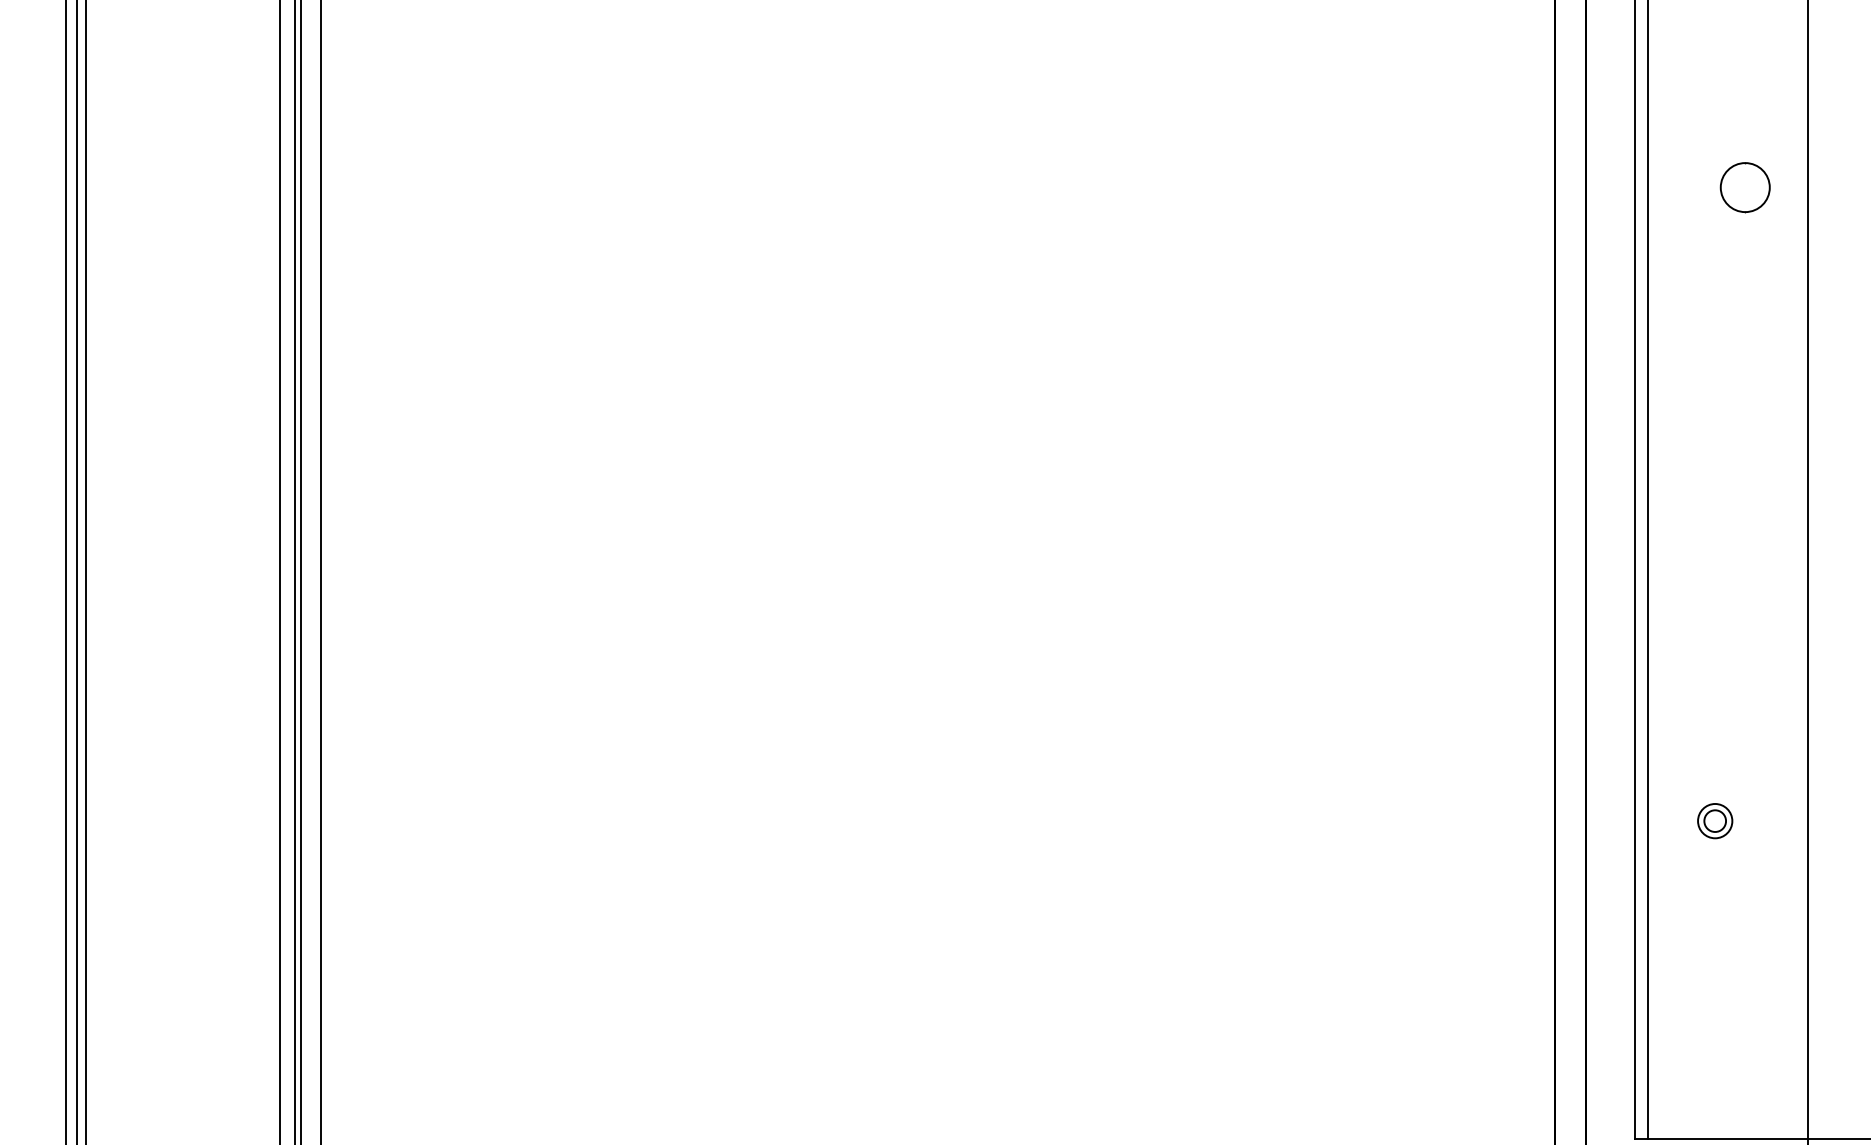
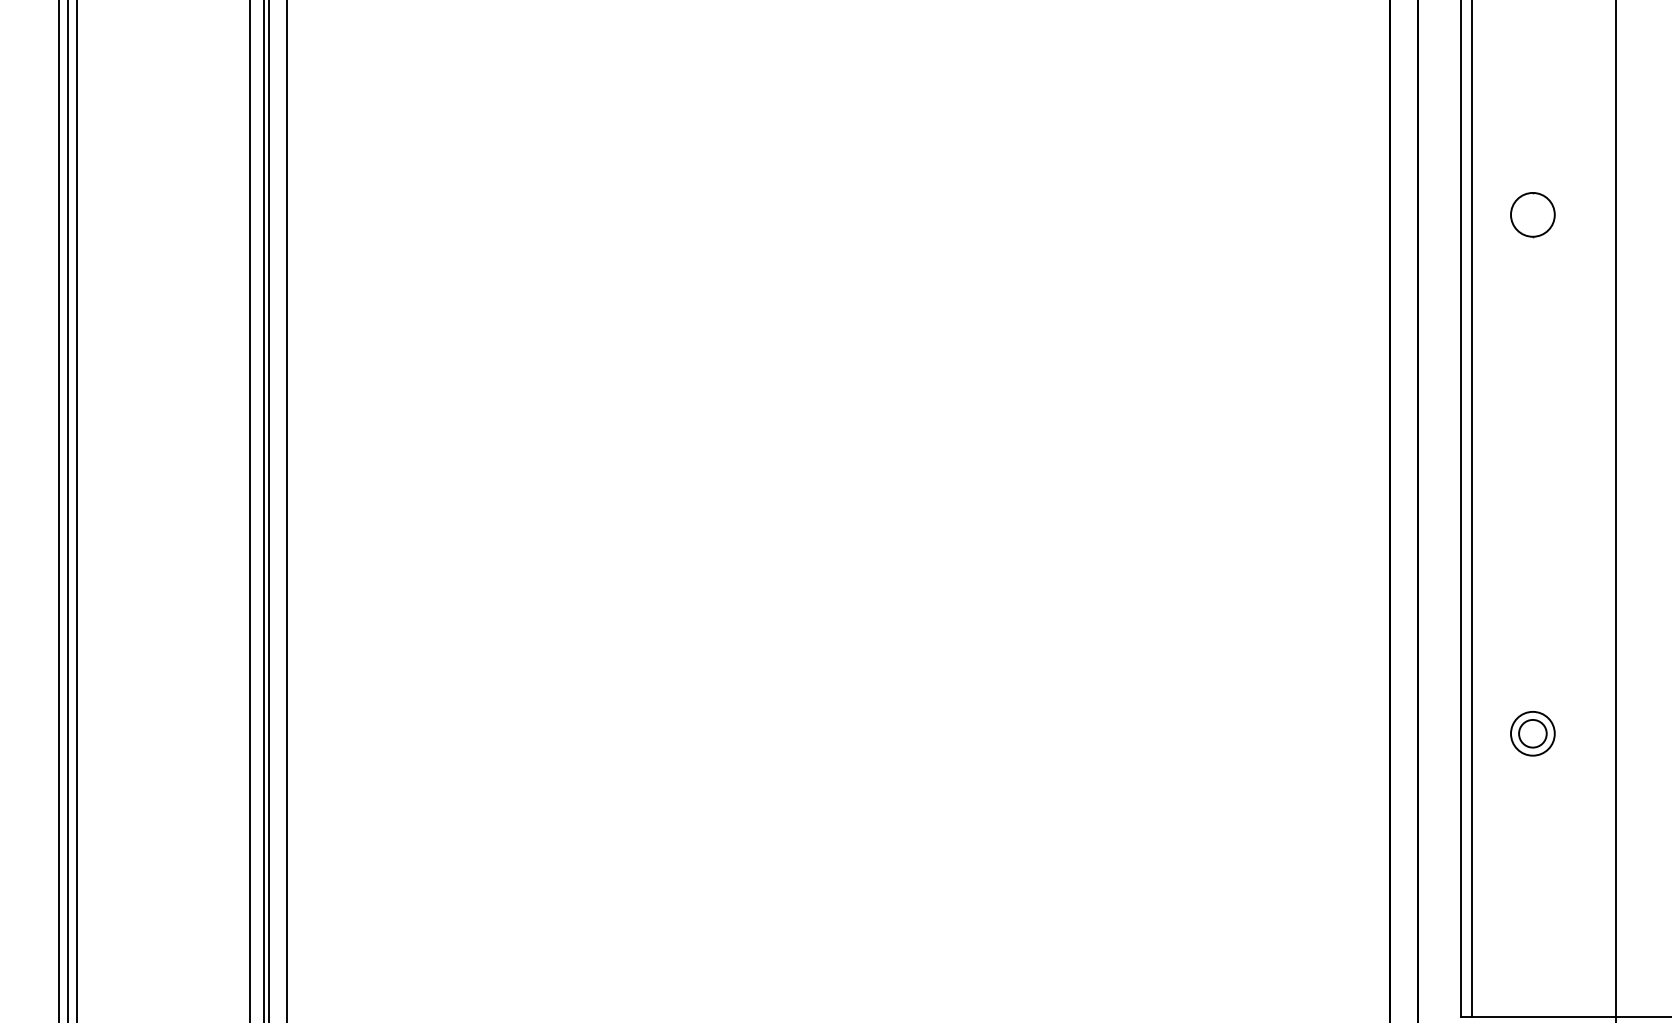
circle: (1744, 187) -> (1532, 214), moved
part: (1714, 820) -> (1532, 733), size x1.43

